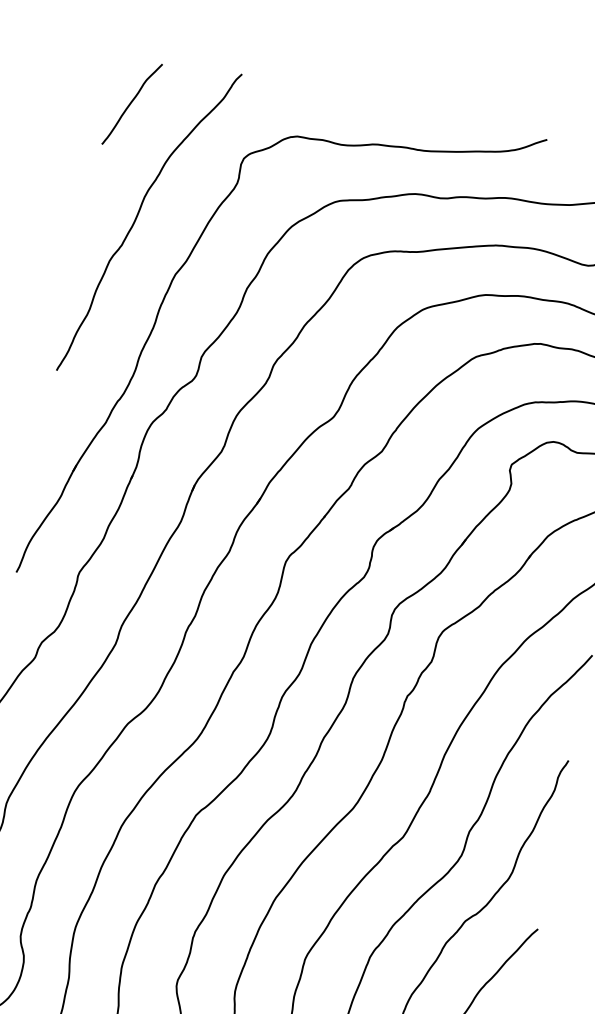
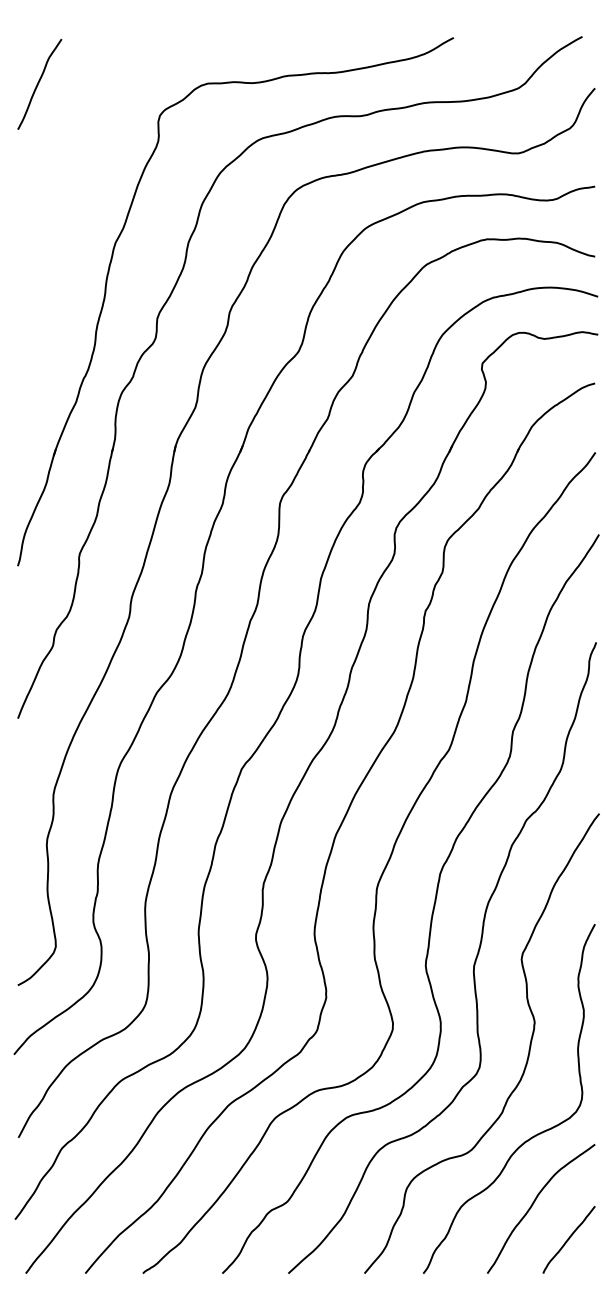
curve: (137, 217) -> (67, 194), removed

